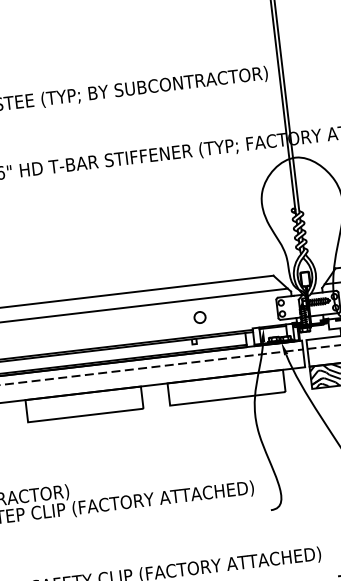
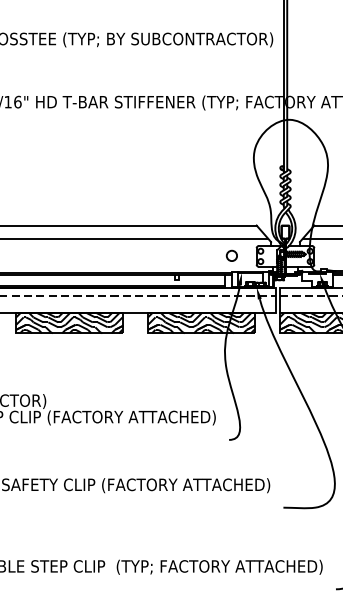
circle: (199, 317) -> (231, 255), moved
hatch: (226, 387) -> (201, 322), added
hatch: (84, 403) -> (69, 322), added

